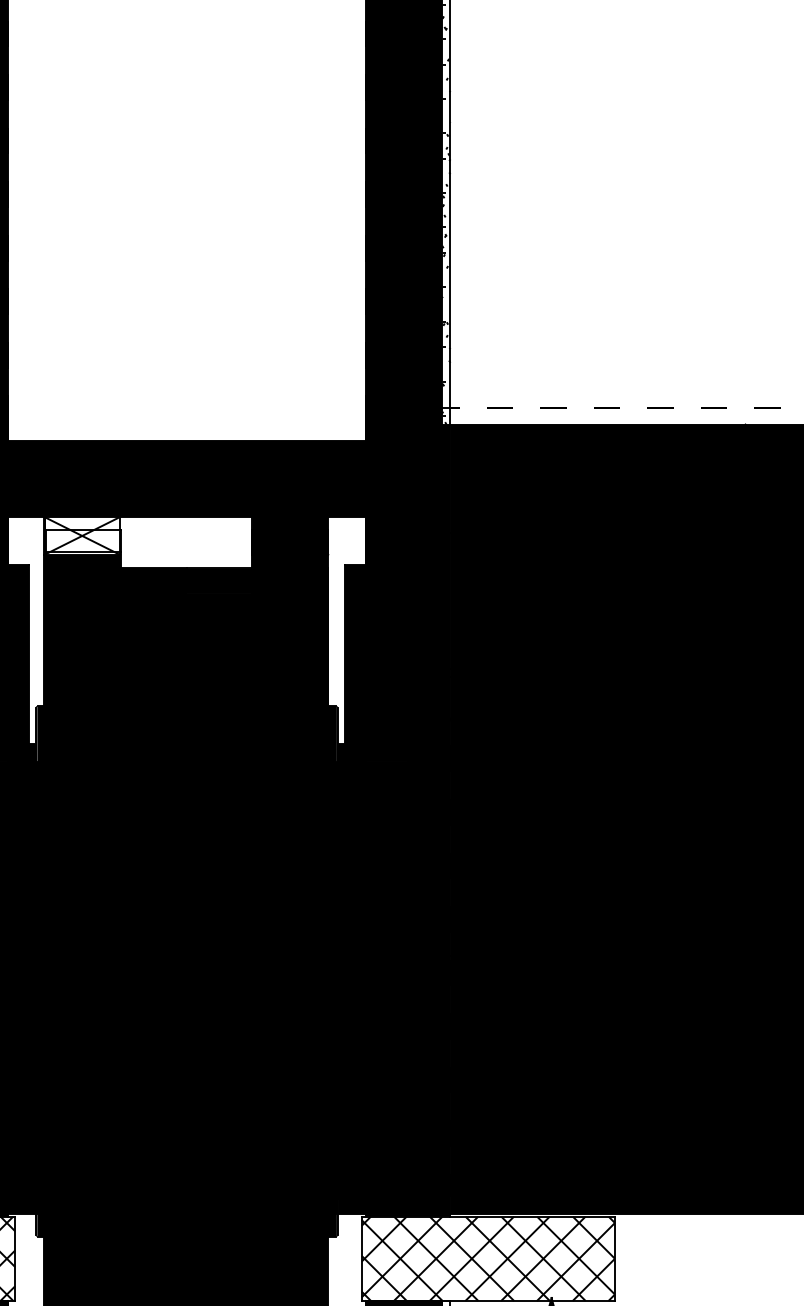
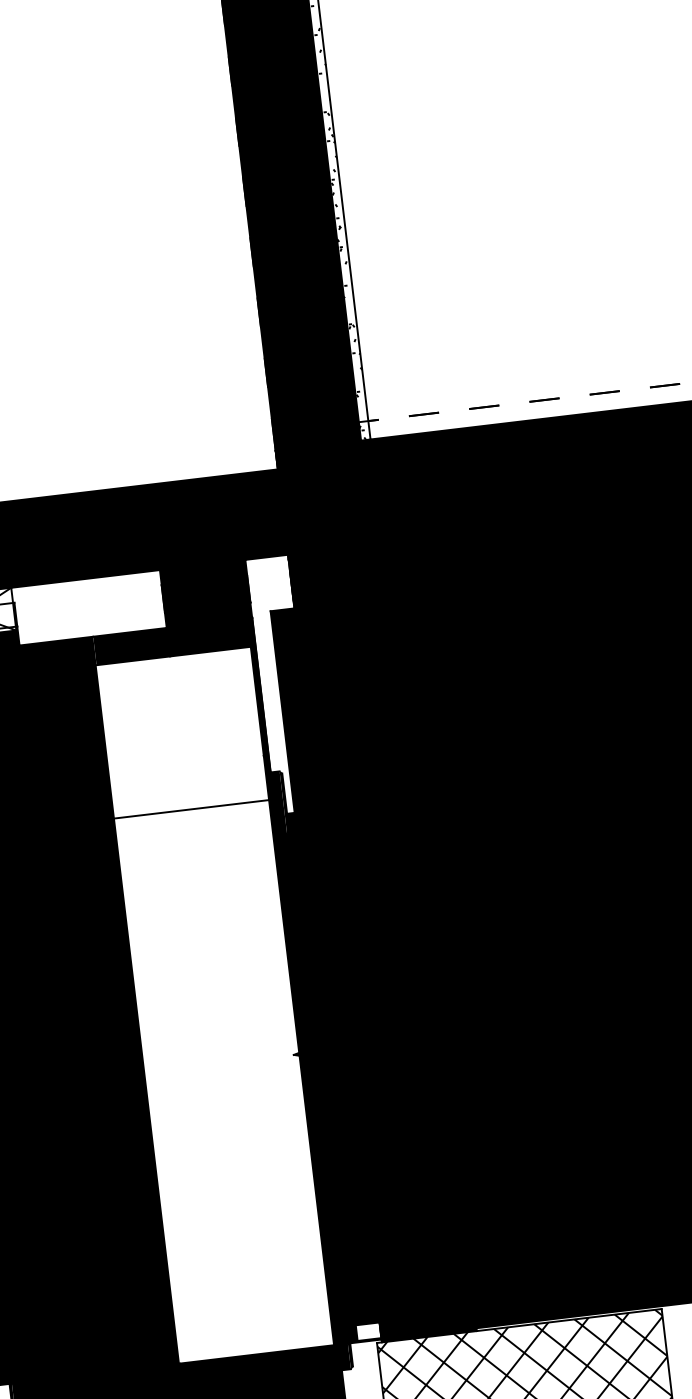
fill: (254, 903) -> (214, 1004), removed
fill: (355, 1205) -> (368, 1331), removed

